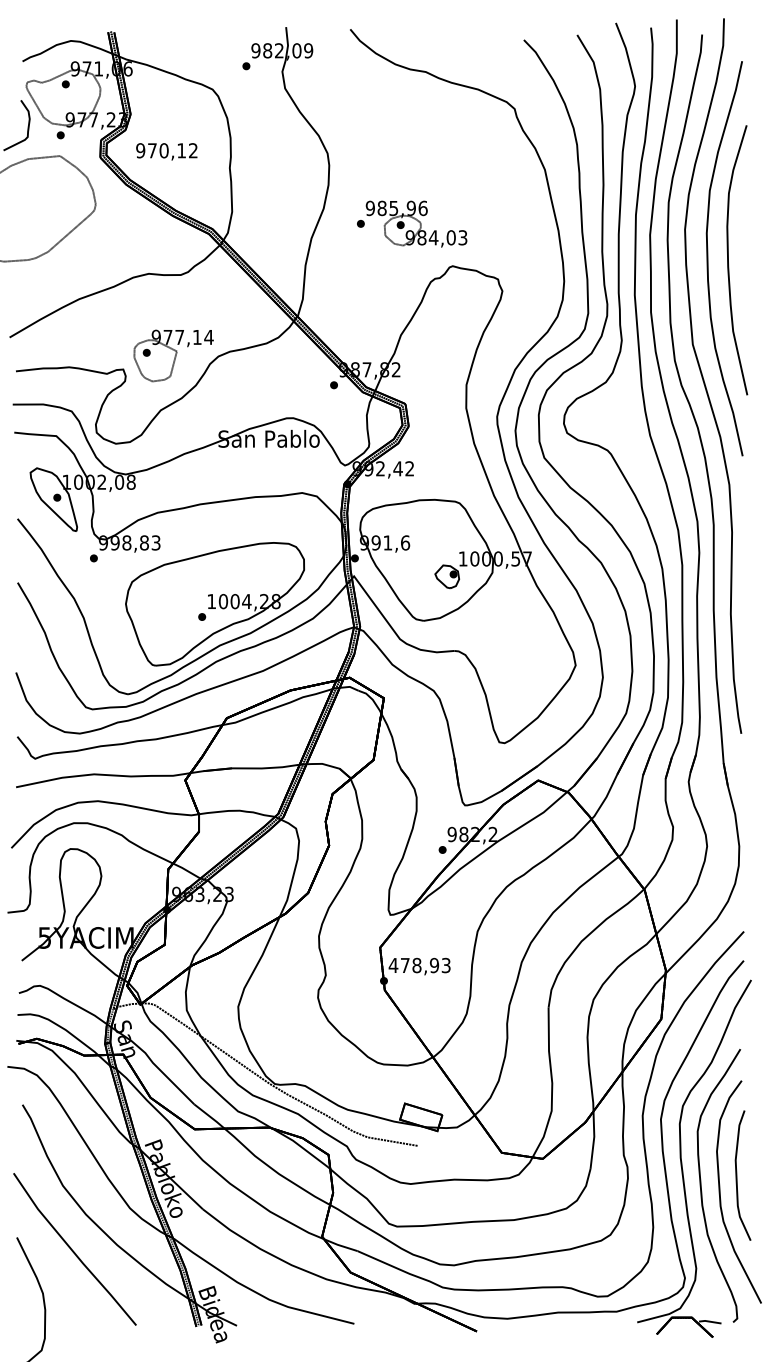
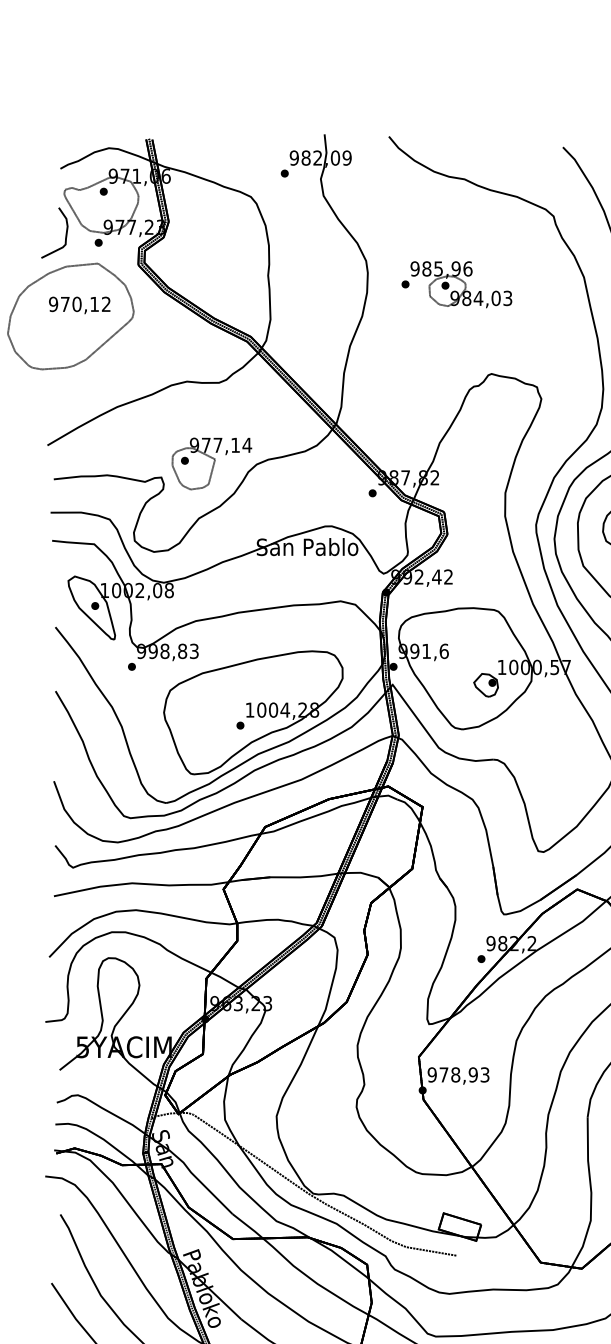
text: (166, 151) -> (79, 305), moved
part: (412, 223) -> (457, 284), moved
text: (393, 965) -> (432, 1074), 478,93 -> 978,93

